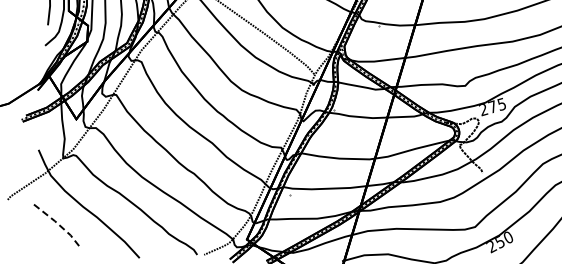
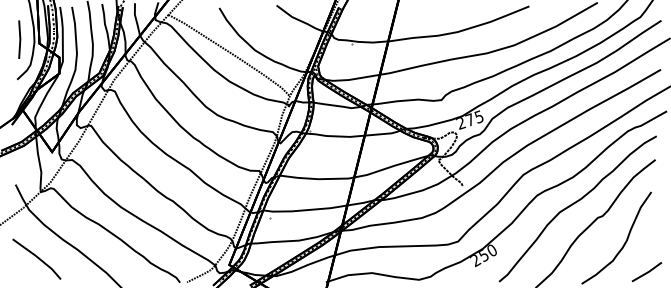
line: (56, 223) -> (37, 257), dashed -> solid

